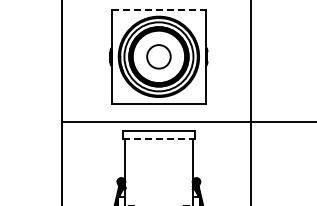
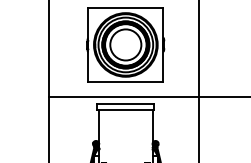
line: (159, 9) -> (126, 7), dashed -> solid
circle: (158, 56) -> (125, 44), size x1.67
line: (158, 138) -> (125, 109), dashed -> solid

